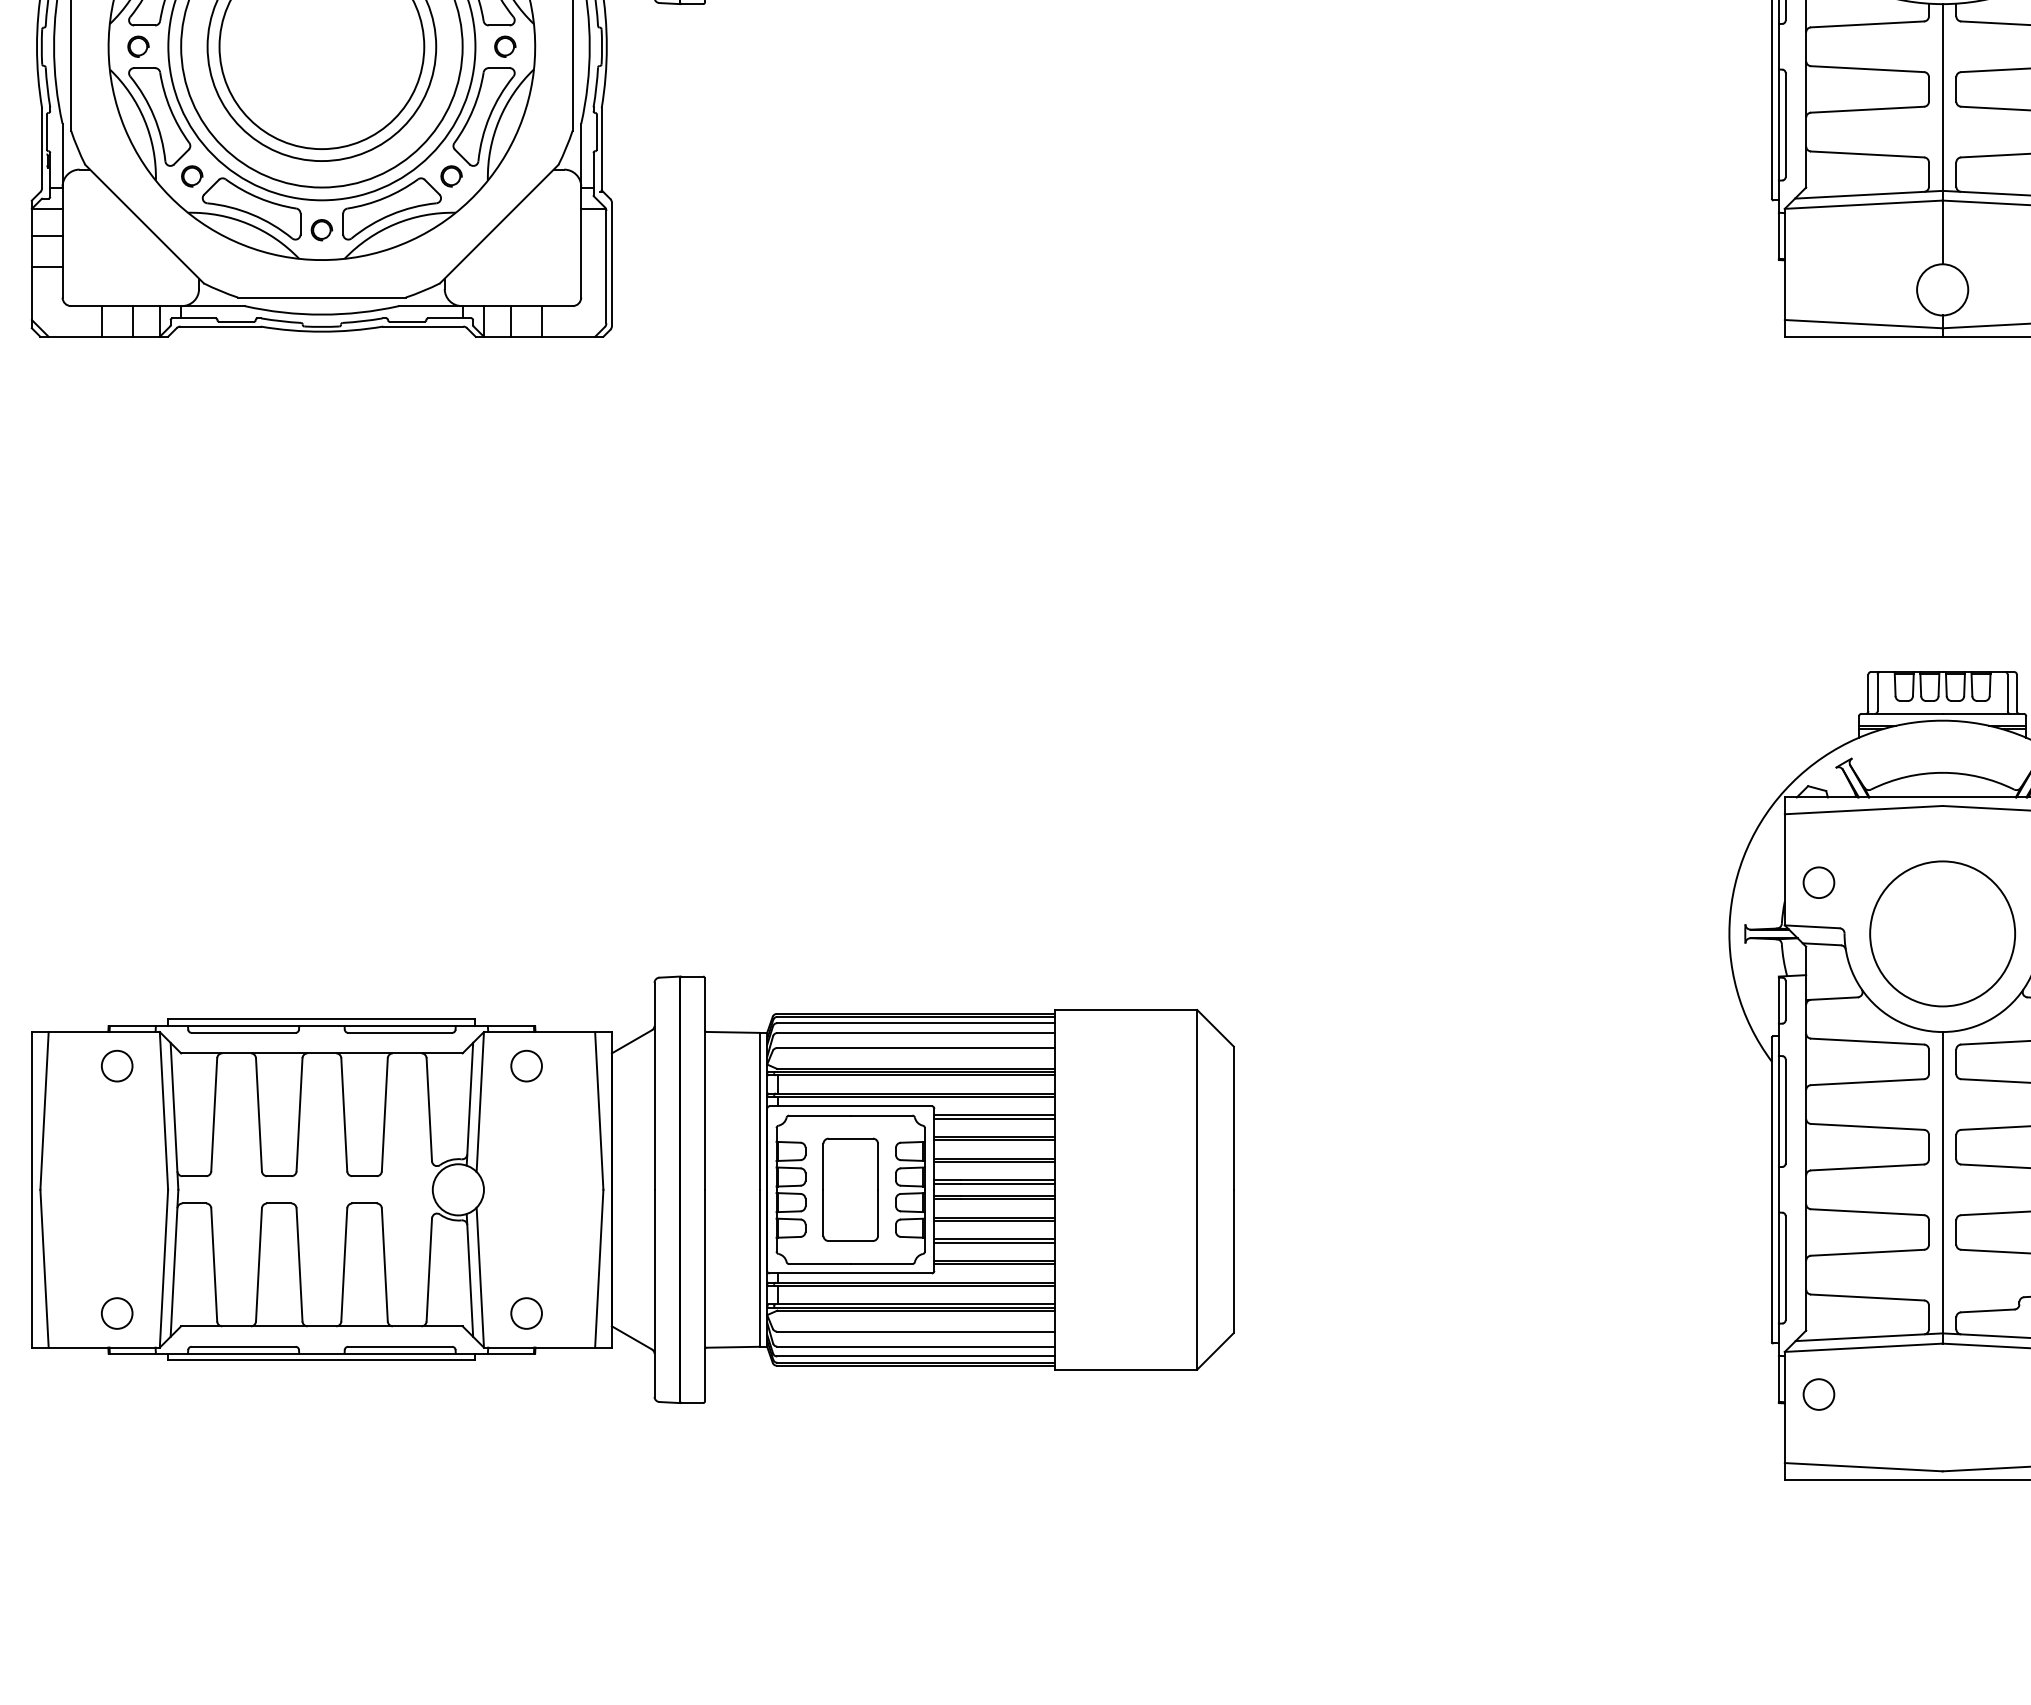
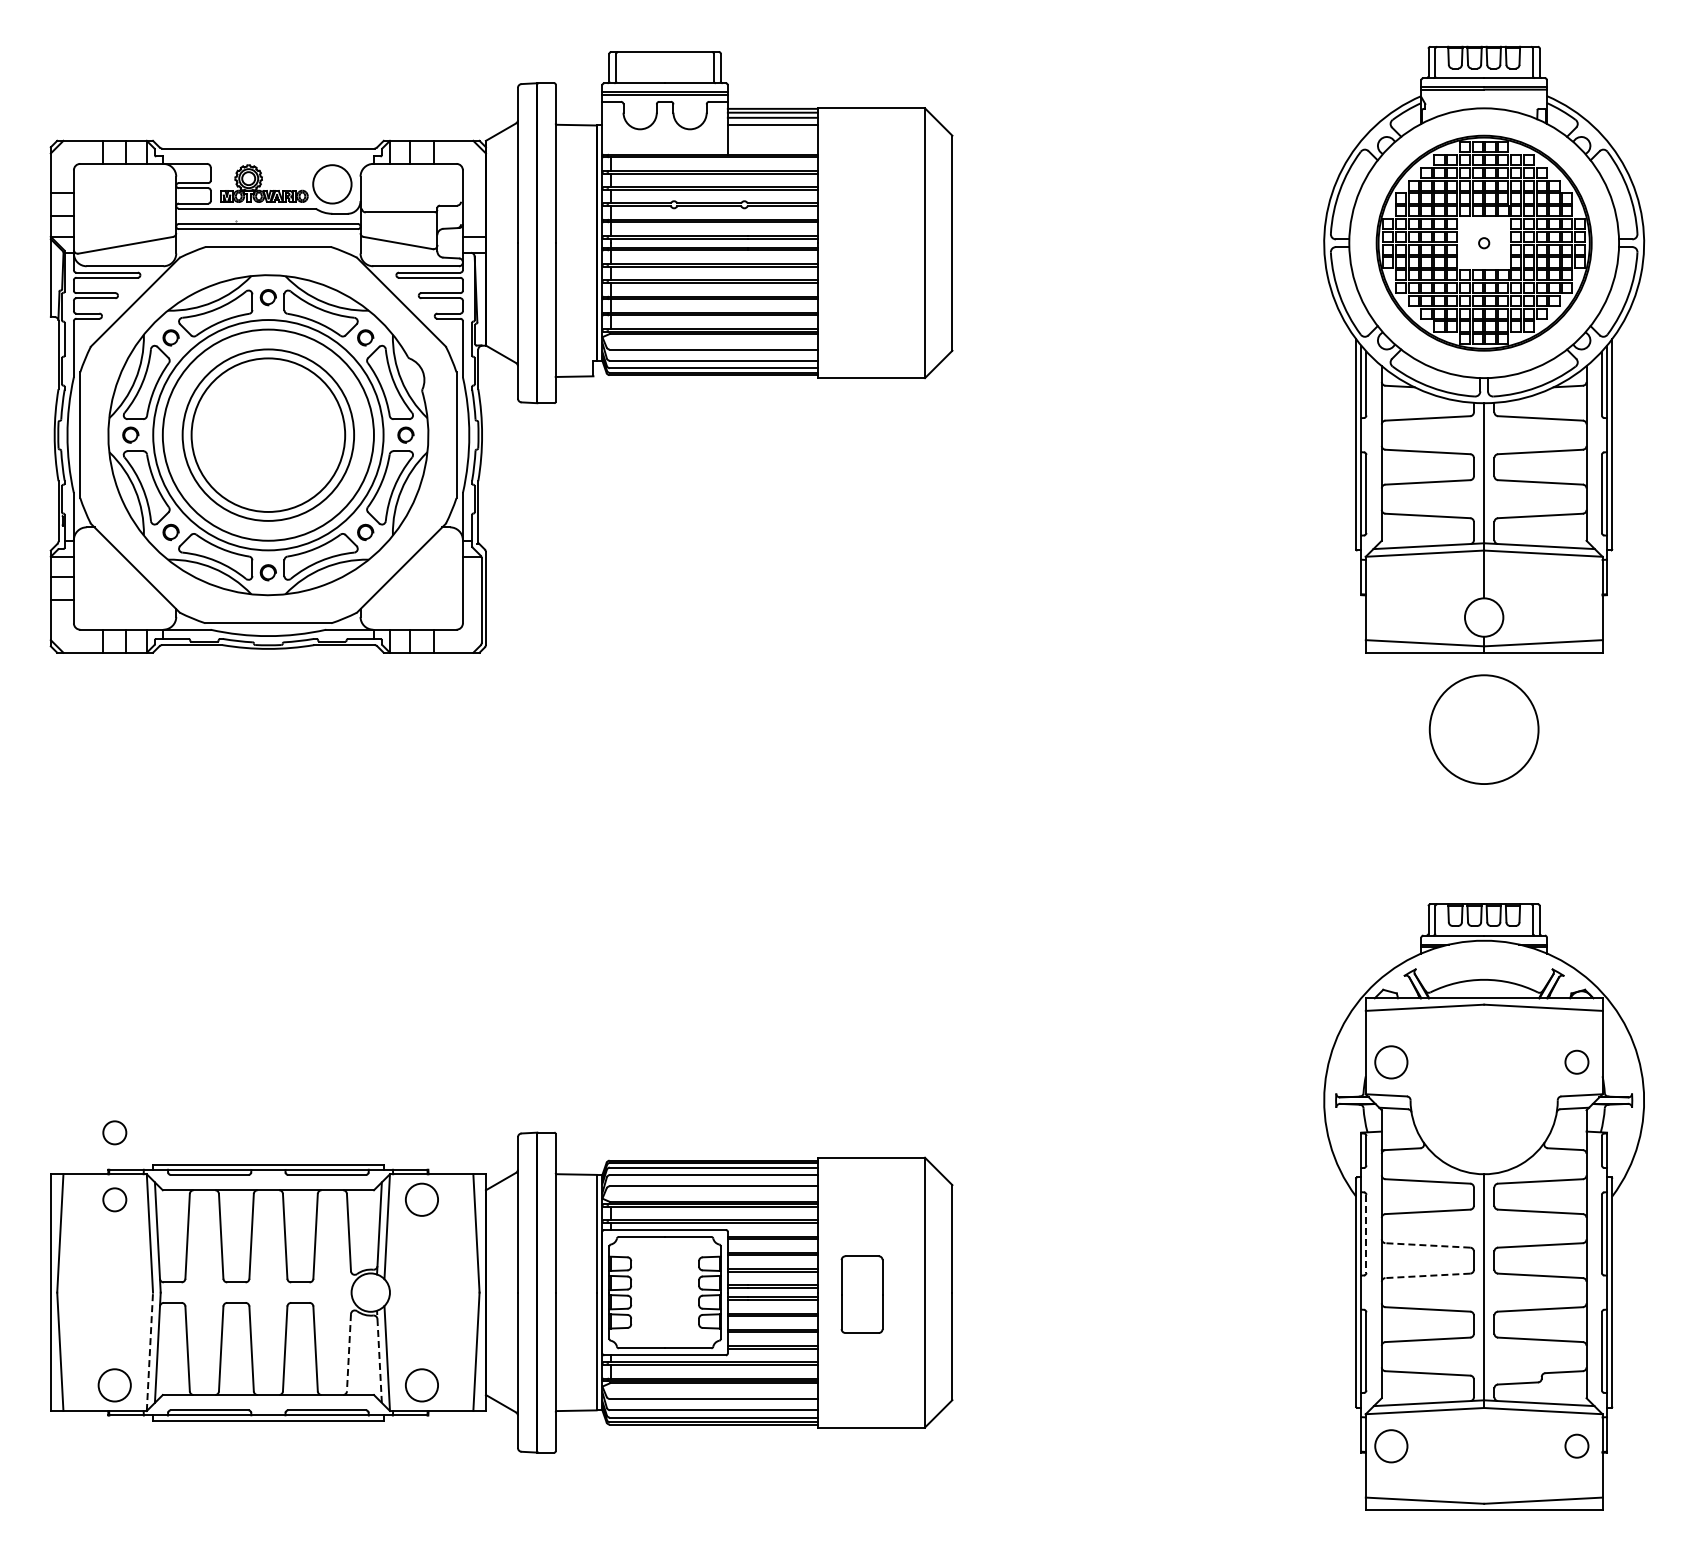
circle: (1819, 881) -> (1391, 1061), size x1.4
circle: (1941, 933) -> (1483, 729), moved
circle: (116, 976) -> (114, 1132), added
circle: (525, 1065) -> (421, 1199), size x1.4
line: (1785, 1112) -> (1366, 1234), solid -> dashed
line: (1867, 1126) -> (1427, 1245), solid -> dashed
line: (1867, 1166) -> (1427, 1275), solid -> dashed
part: (849, 1189) -> (861, 1294), moved
line: (163, 1268) -> (149, 1351), solid -> dashed
line: (428, 1269) -> (348, 1352), solid -> dashed
line: (470, 1274) -> (379, 1356), solid -> dashed
circle: (116, 1313) -> (114, 1385), size x1.4
circle: (525, 1313) -> (421, 1385), size x1.4
circle: (1819, 1393) -> (1391, 1445), size x1.4

